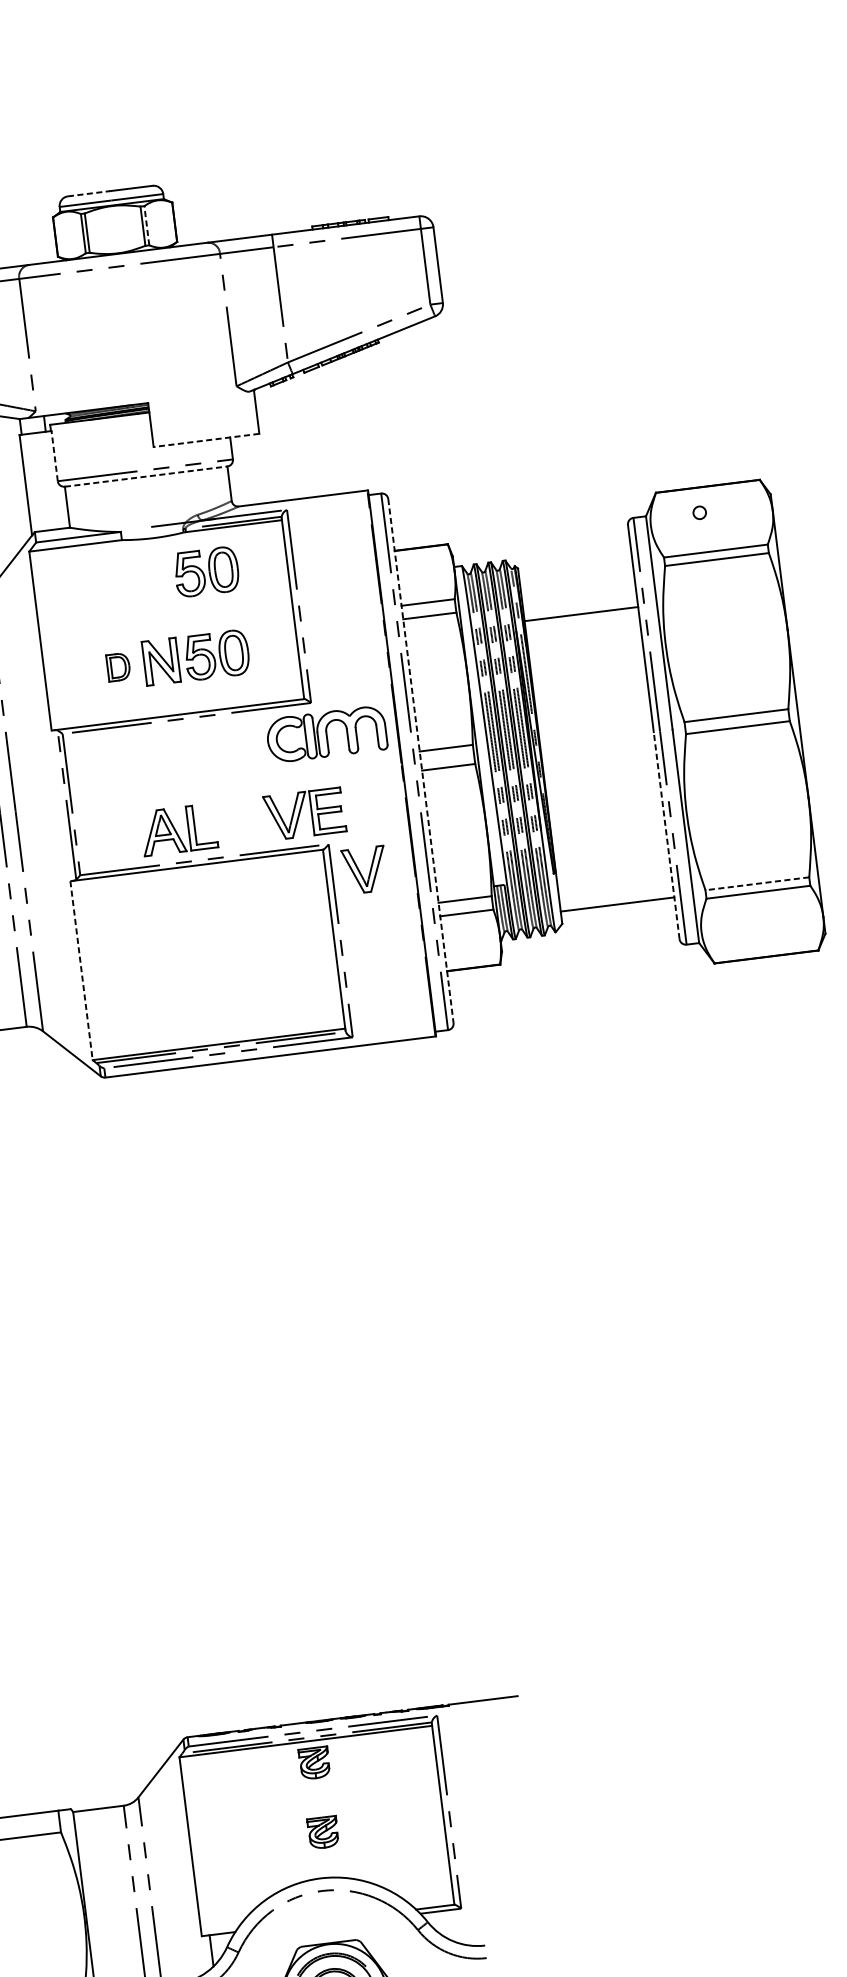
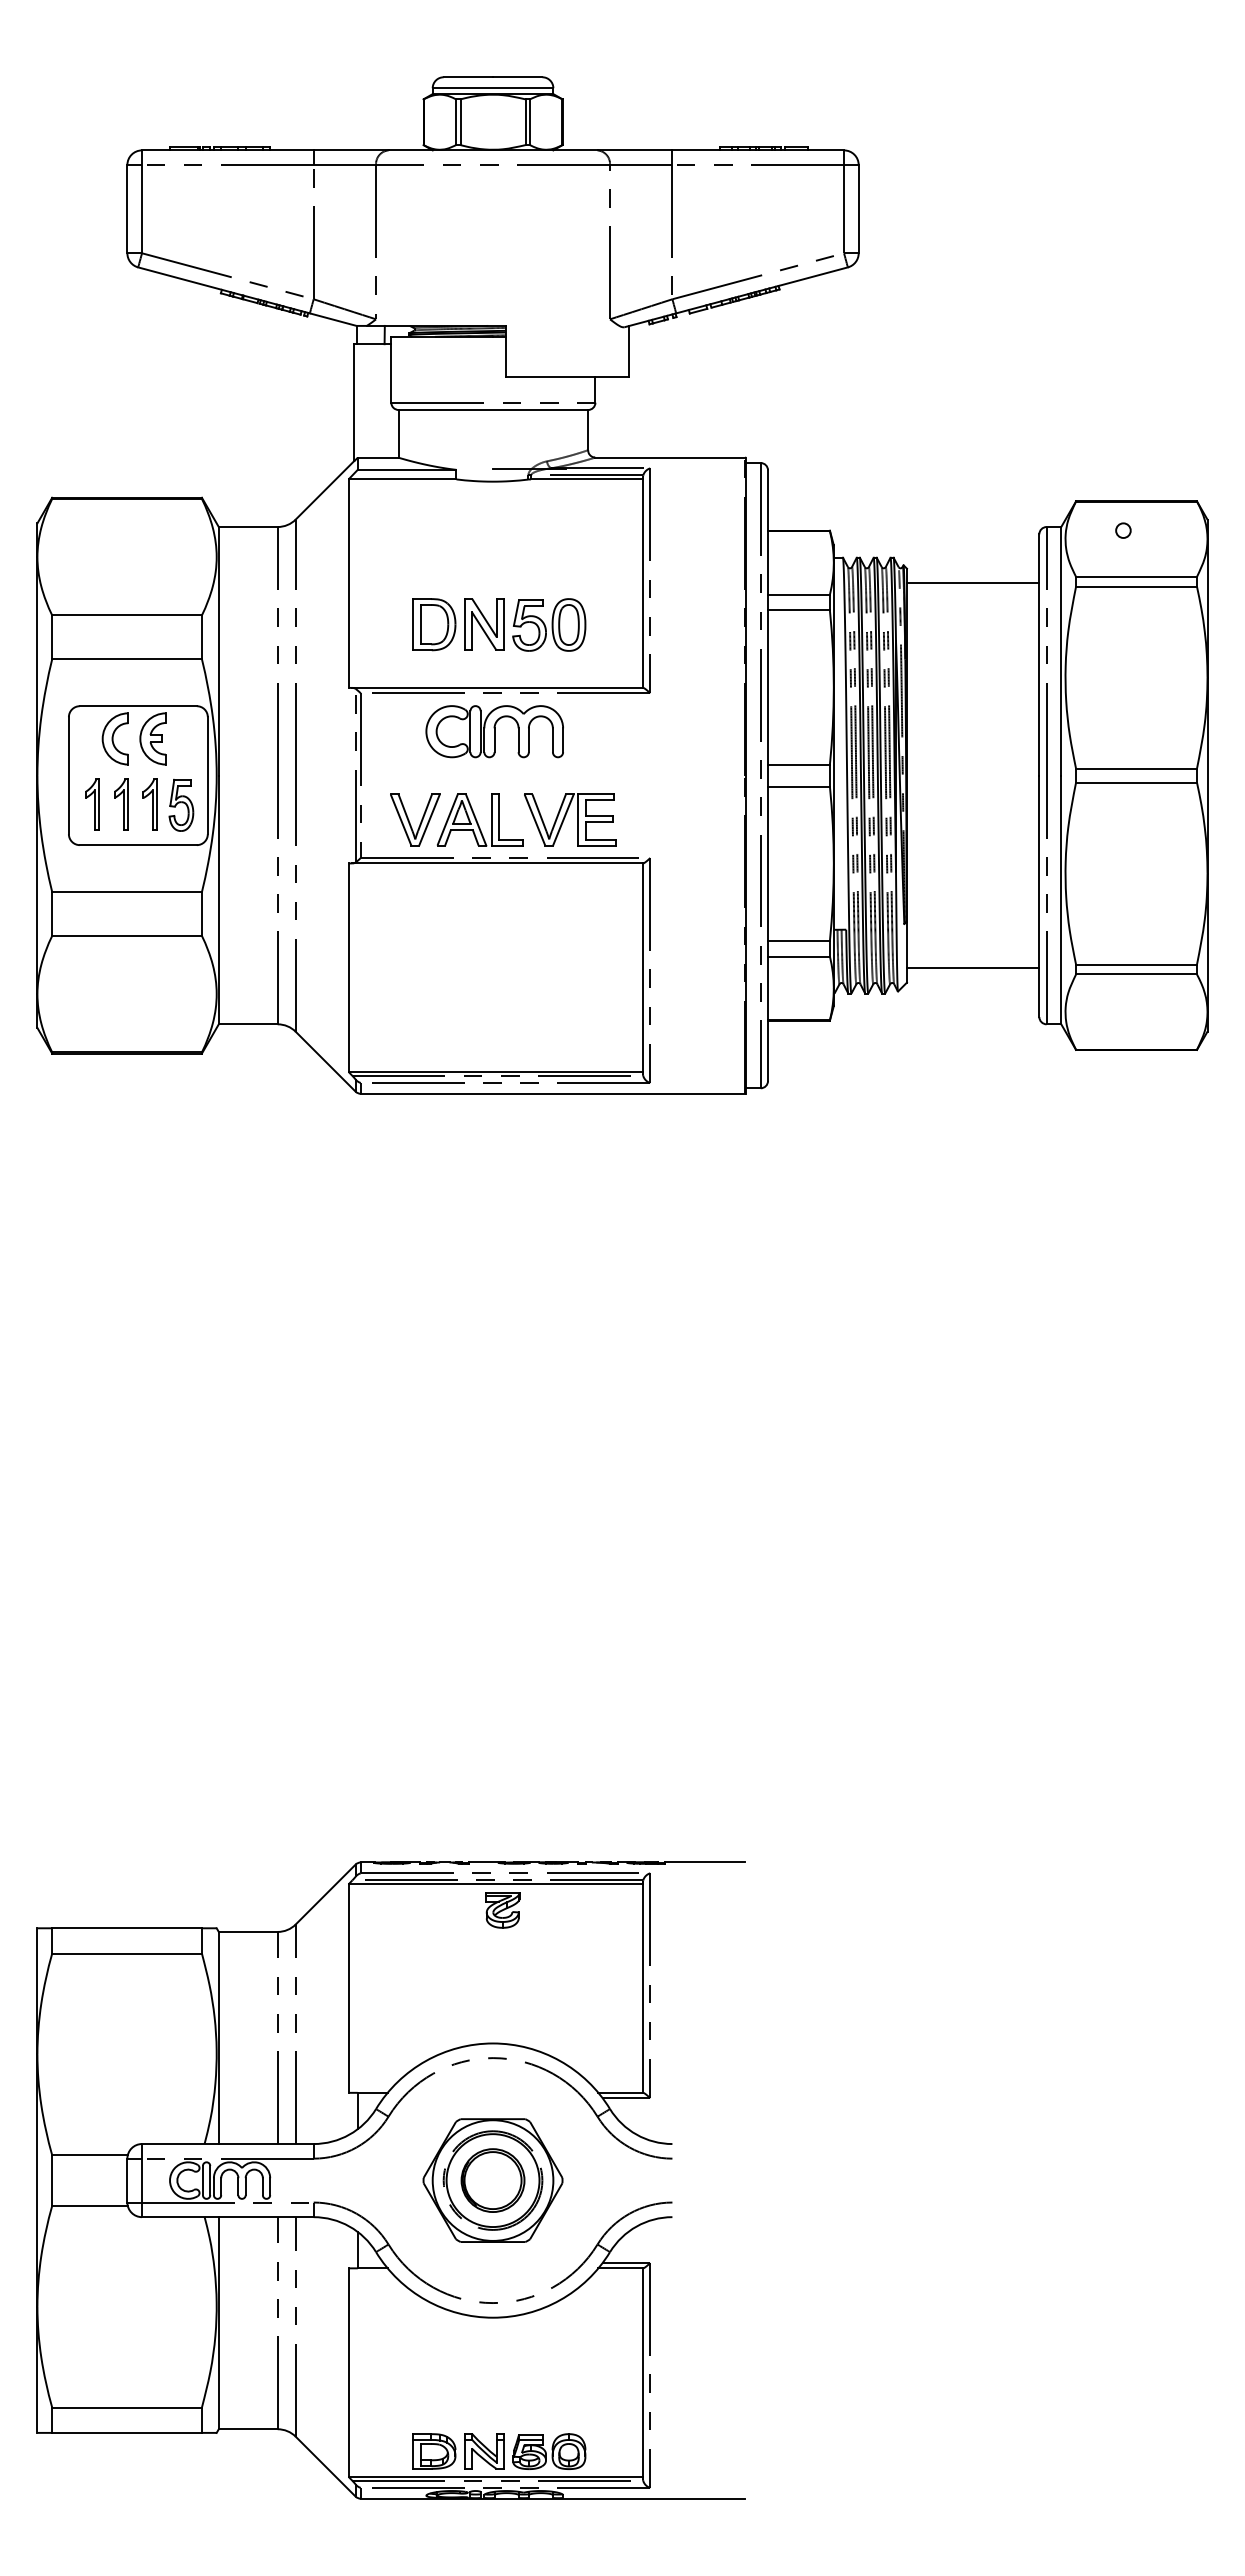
line: (89, 193) -> (468, 77), dashed -> solid
line: (147, 225) -> (530, 122), dashed -> solid
line: (206, 440) -> (567, 377), dashed -> solid
line: (54, 455) -> (391, 372), dashed -> solid
line: (146, 477) -> (493, 410), dashed -> solid
part: (206, 571) -> (549, 527), removed
line: (580, 613) -> (972, 582), moved
part: (118, 666) -> (434, 624), size x1.67
part: (326, 734) -> (494, 731), moved
line: (421, 761) -> (768, 776), dashed -> solid
part: (305, 813) -> (570, 819), moved
line: (666, 835) -> (1039, 896), dashed -> solid
part: (365, 869) -> (415, 819), moved
line: (757, 883) -> (1136, 964), dashed -> solid
line: (81, 971) -> (348, 968), dashed -> solid
part: (323, 1832) -> (502, 1991), removed

